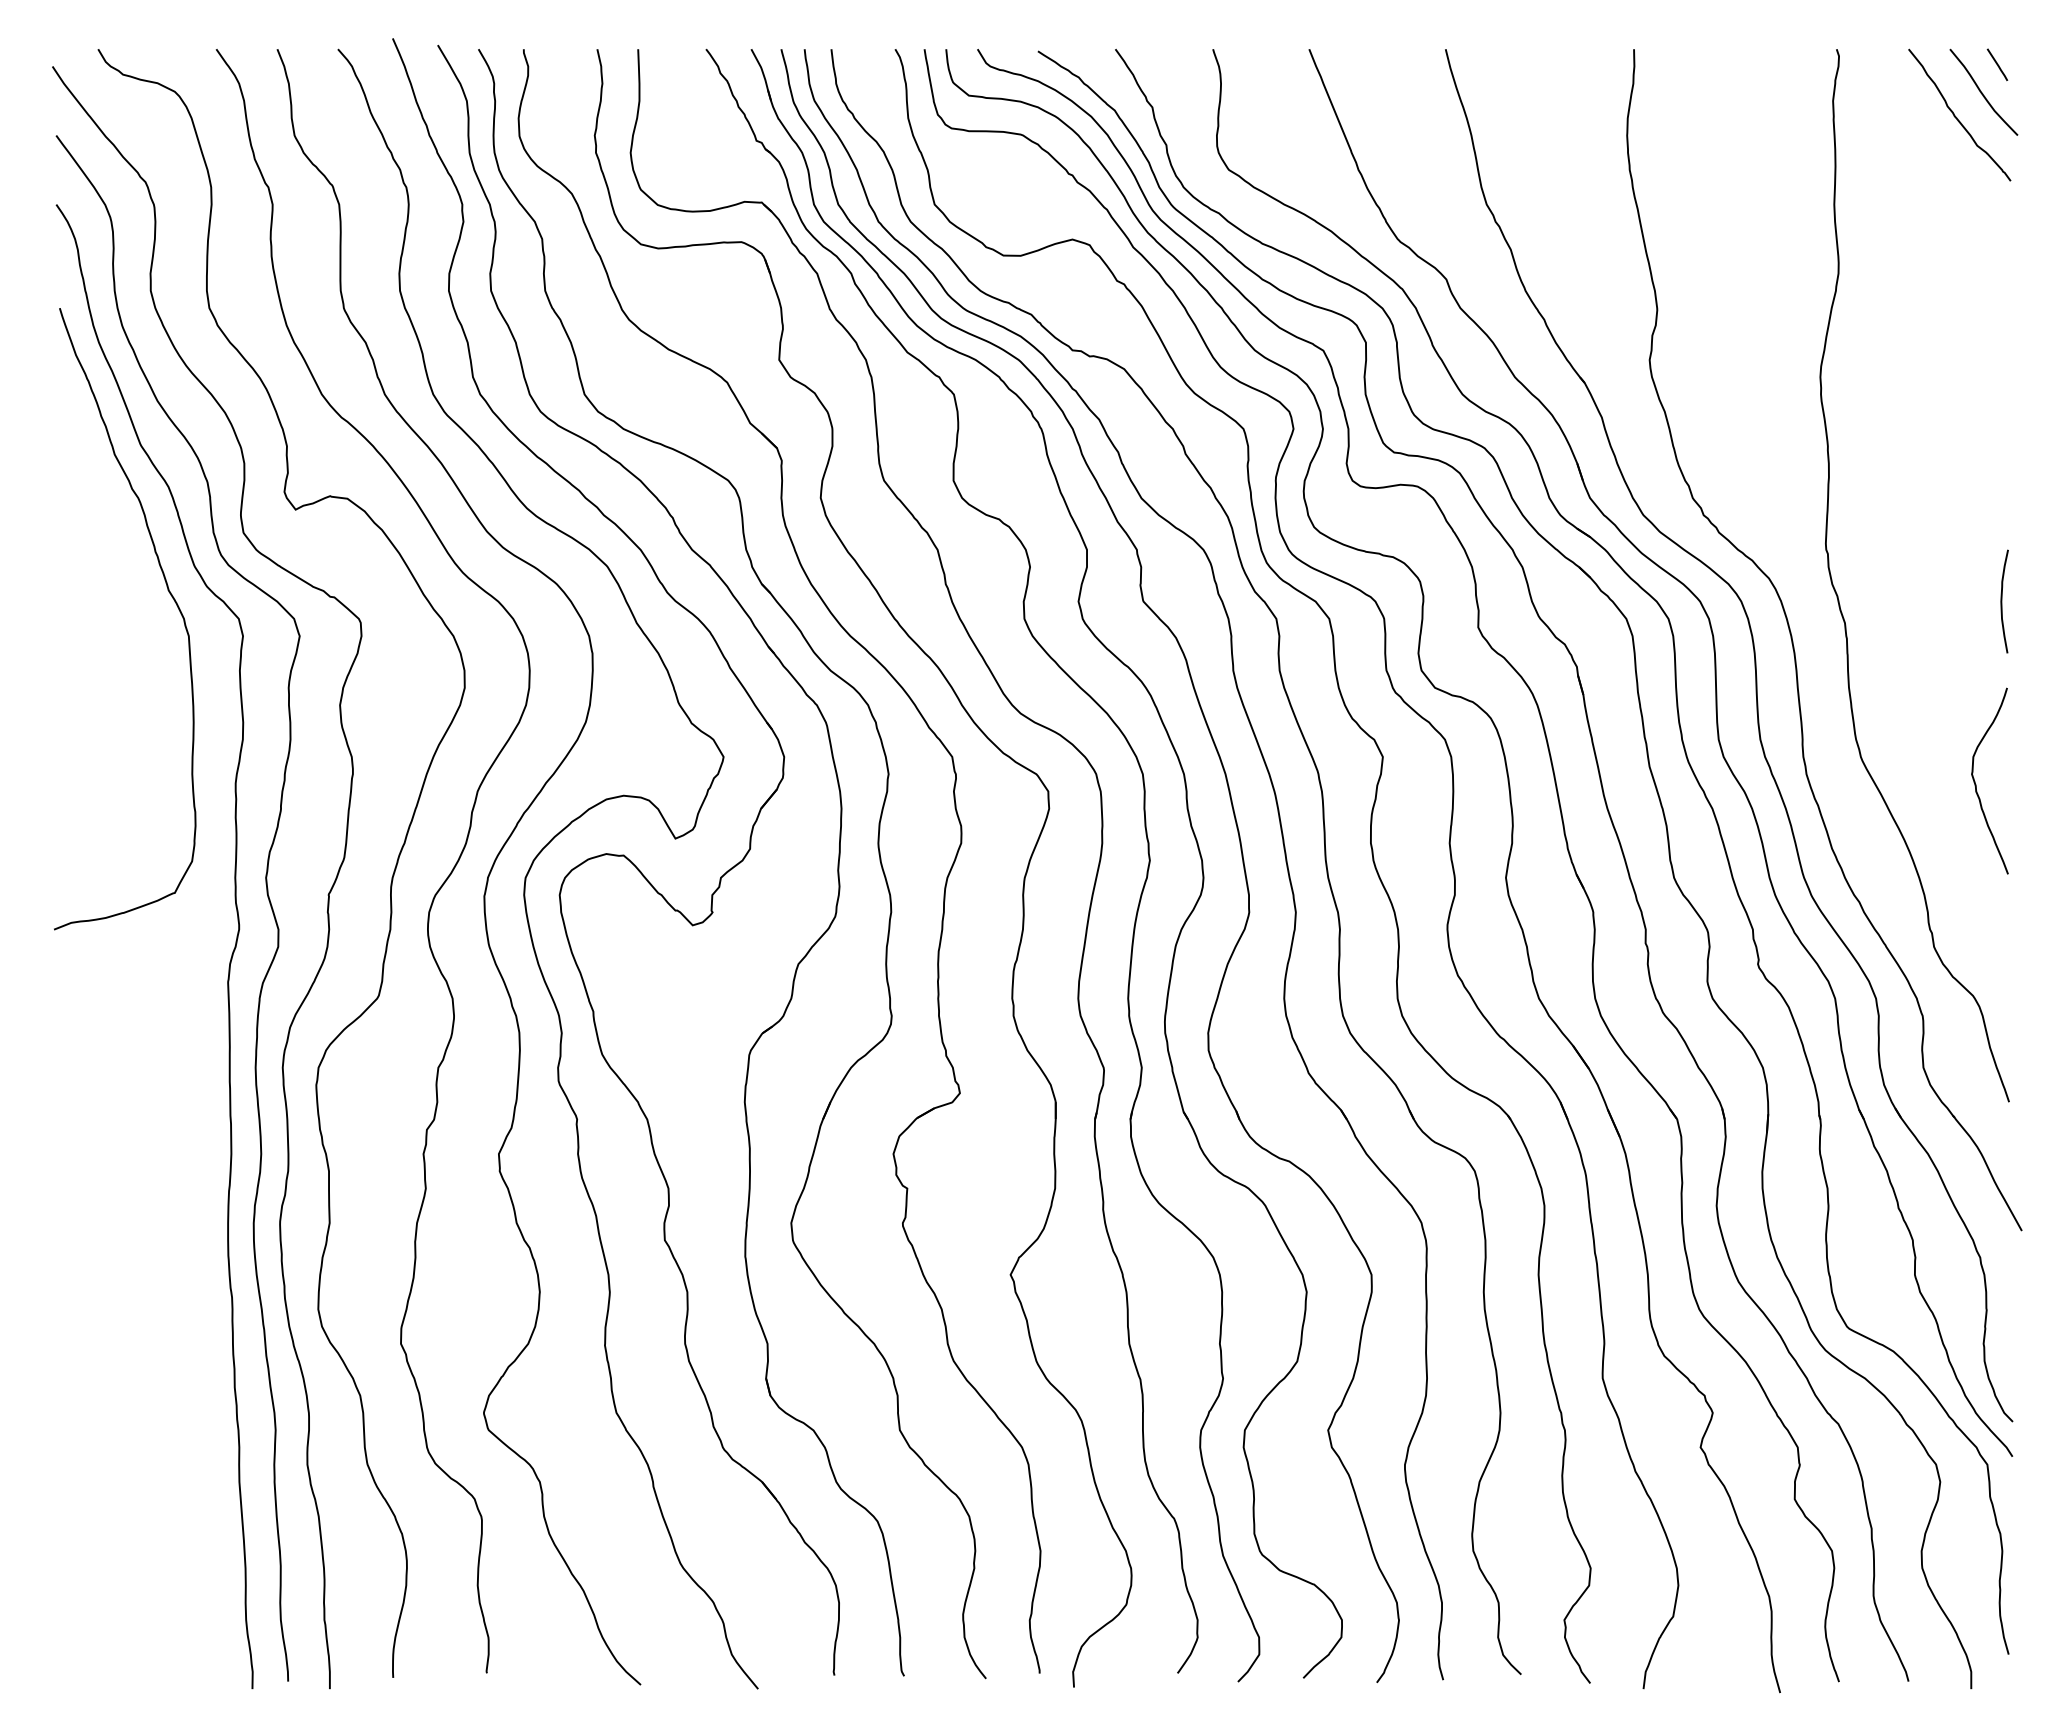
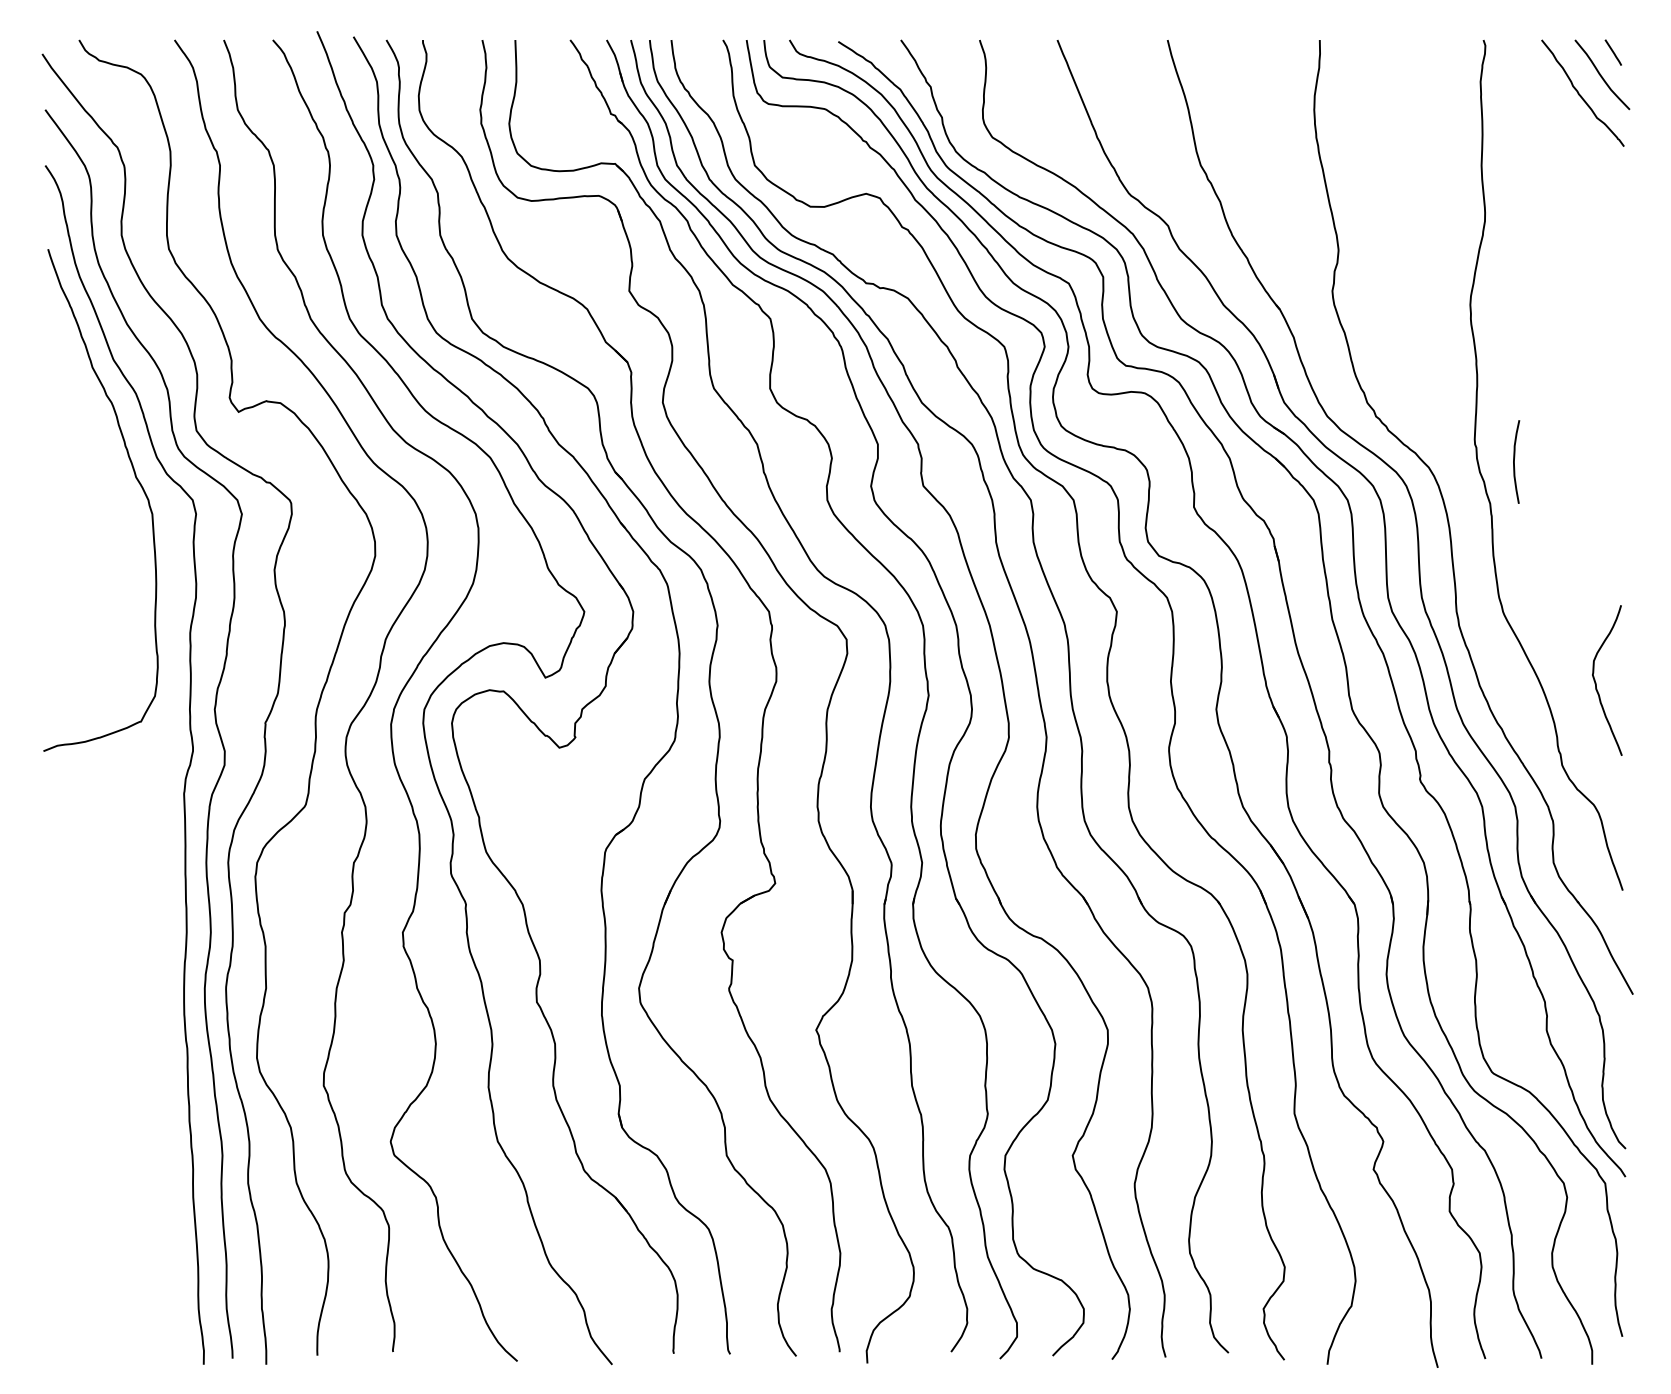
curve: (2002, 601) -> (1514, 461), moved
curve: (1976, 784) -> (1596, 683), moved

